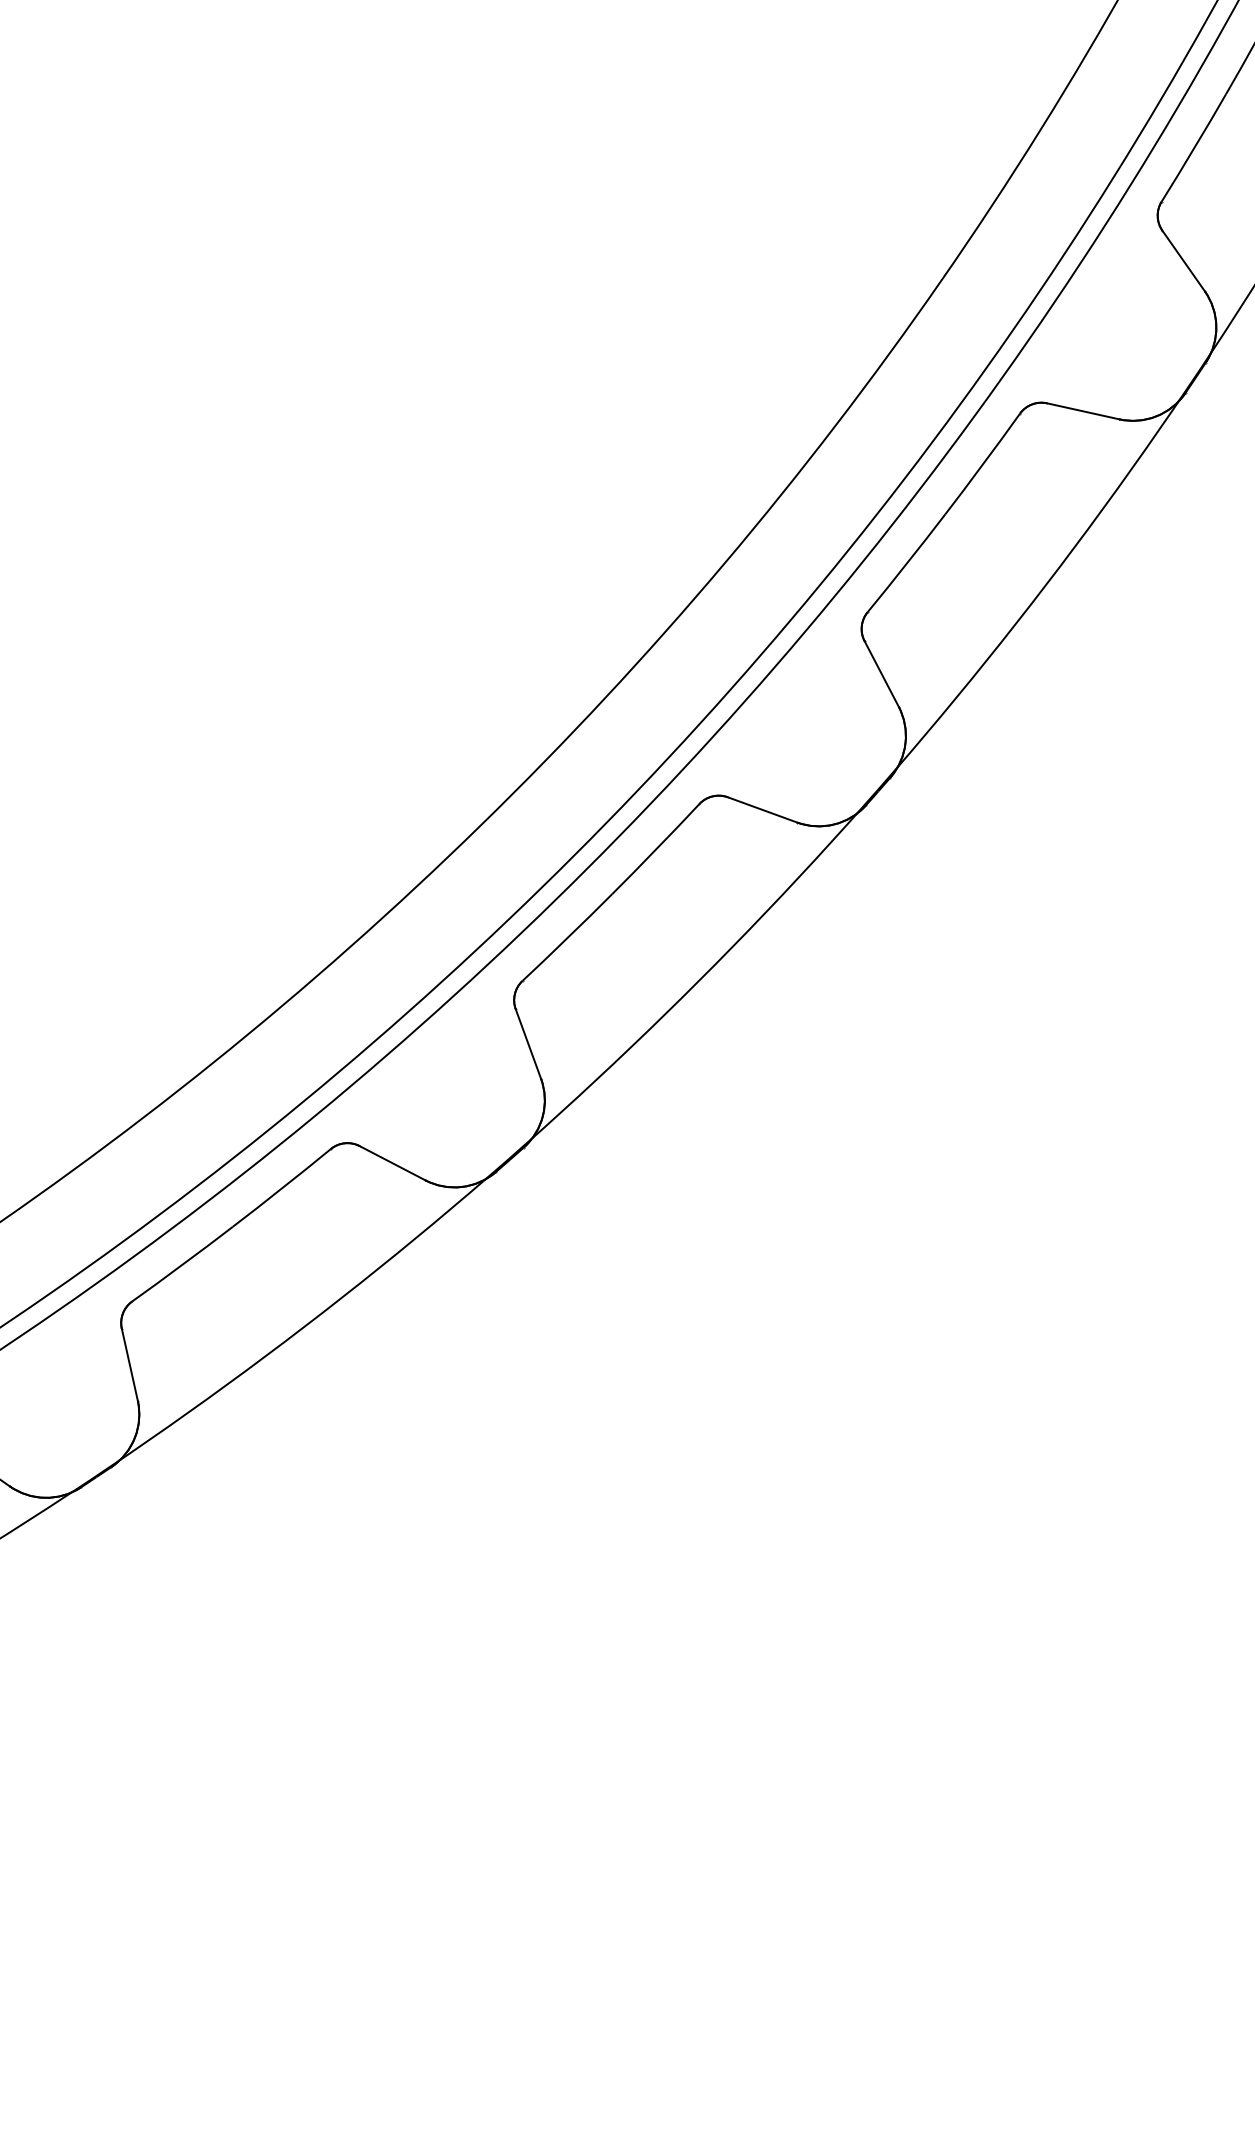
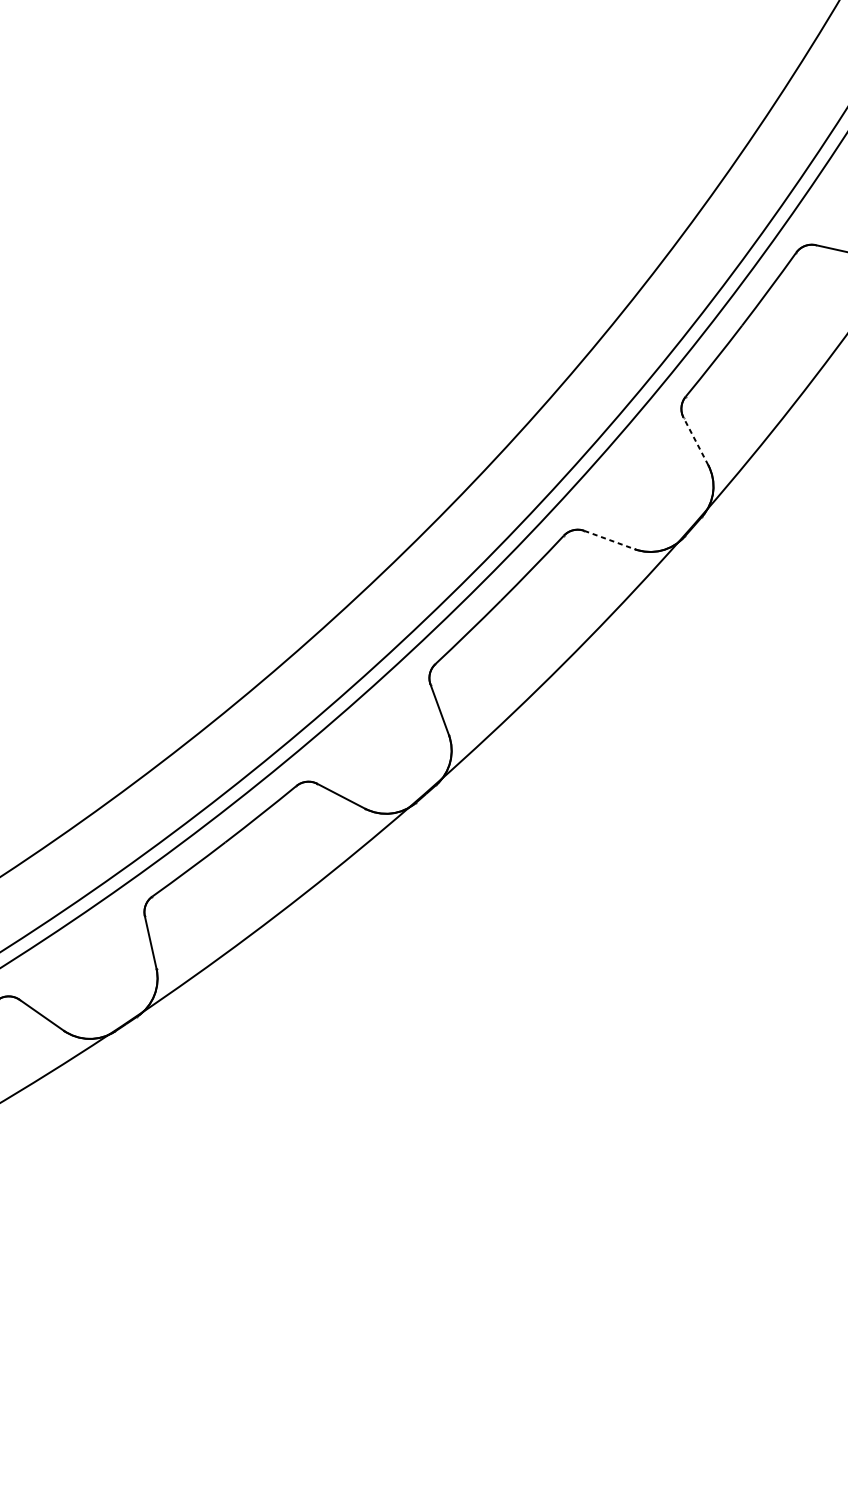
line: (881, 674) -> (695, 441), solid -> dashed
line: (762, 809) -> (609, 539), solid -> dashed

